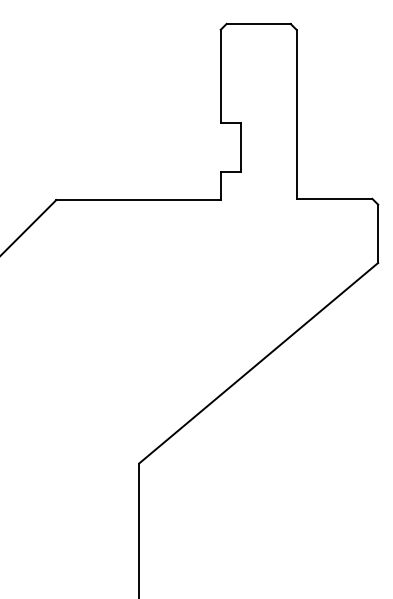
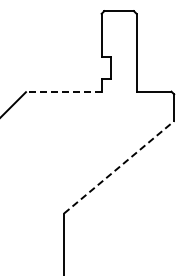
line: (137, 200) -> (63, 92), solid -> dashed
line: (259, 363) -> (119, 167), solid -> dashed

